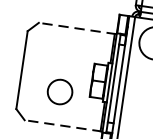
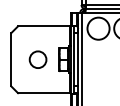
line: (77, 28) -> (44, 26), dashed -> solid
circle: (59, 91) -> (37, 59), moved
line: (63, 126) -> (44, 93), dashed -> solid

